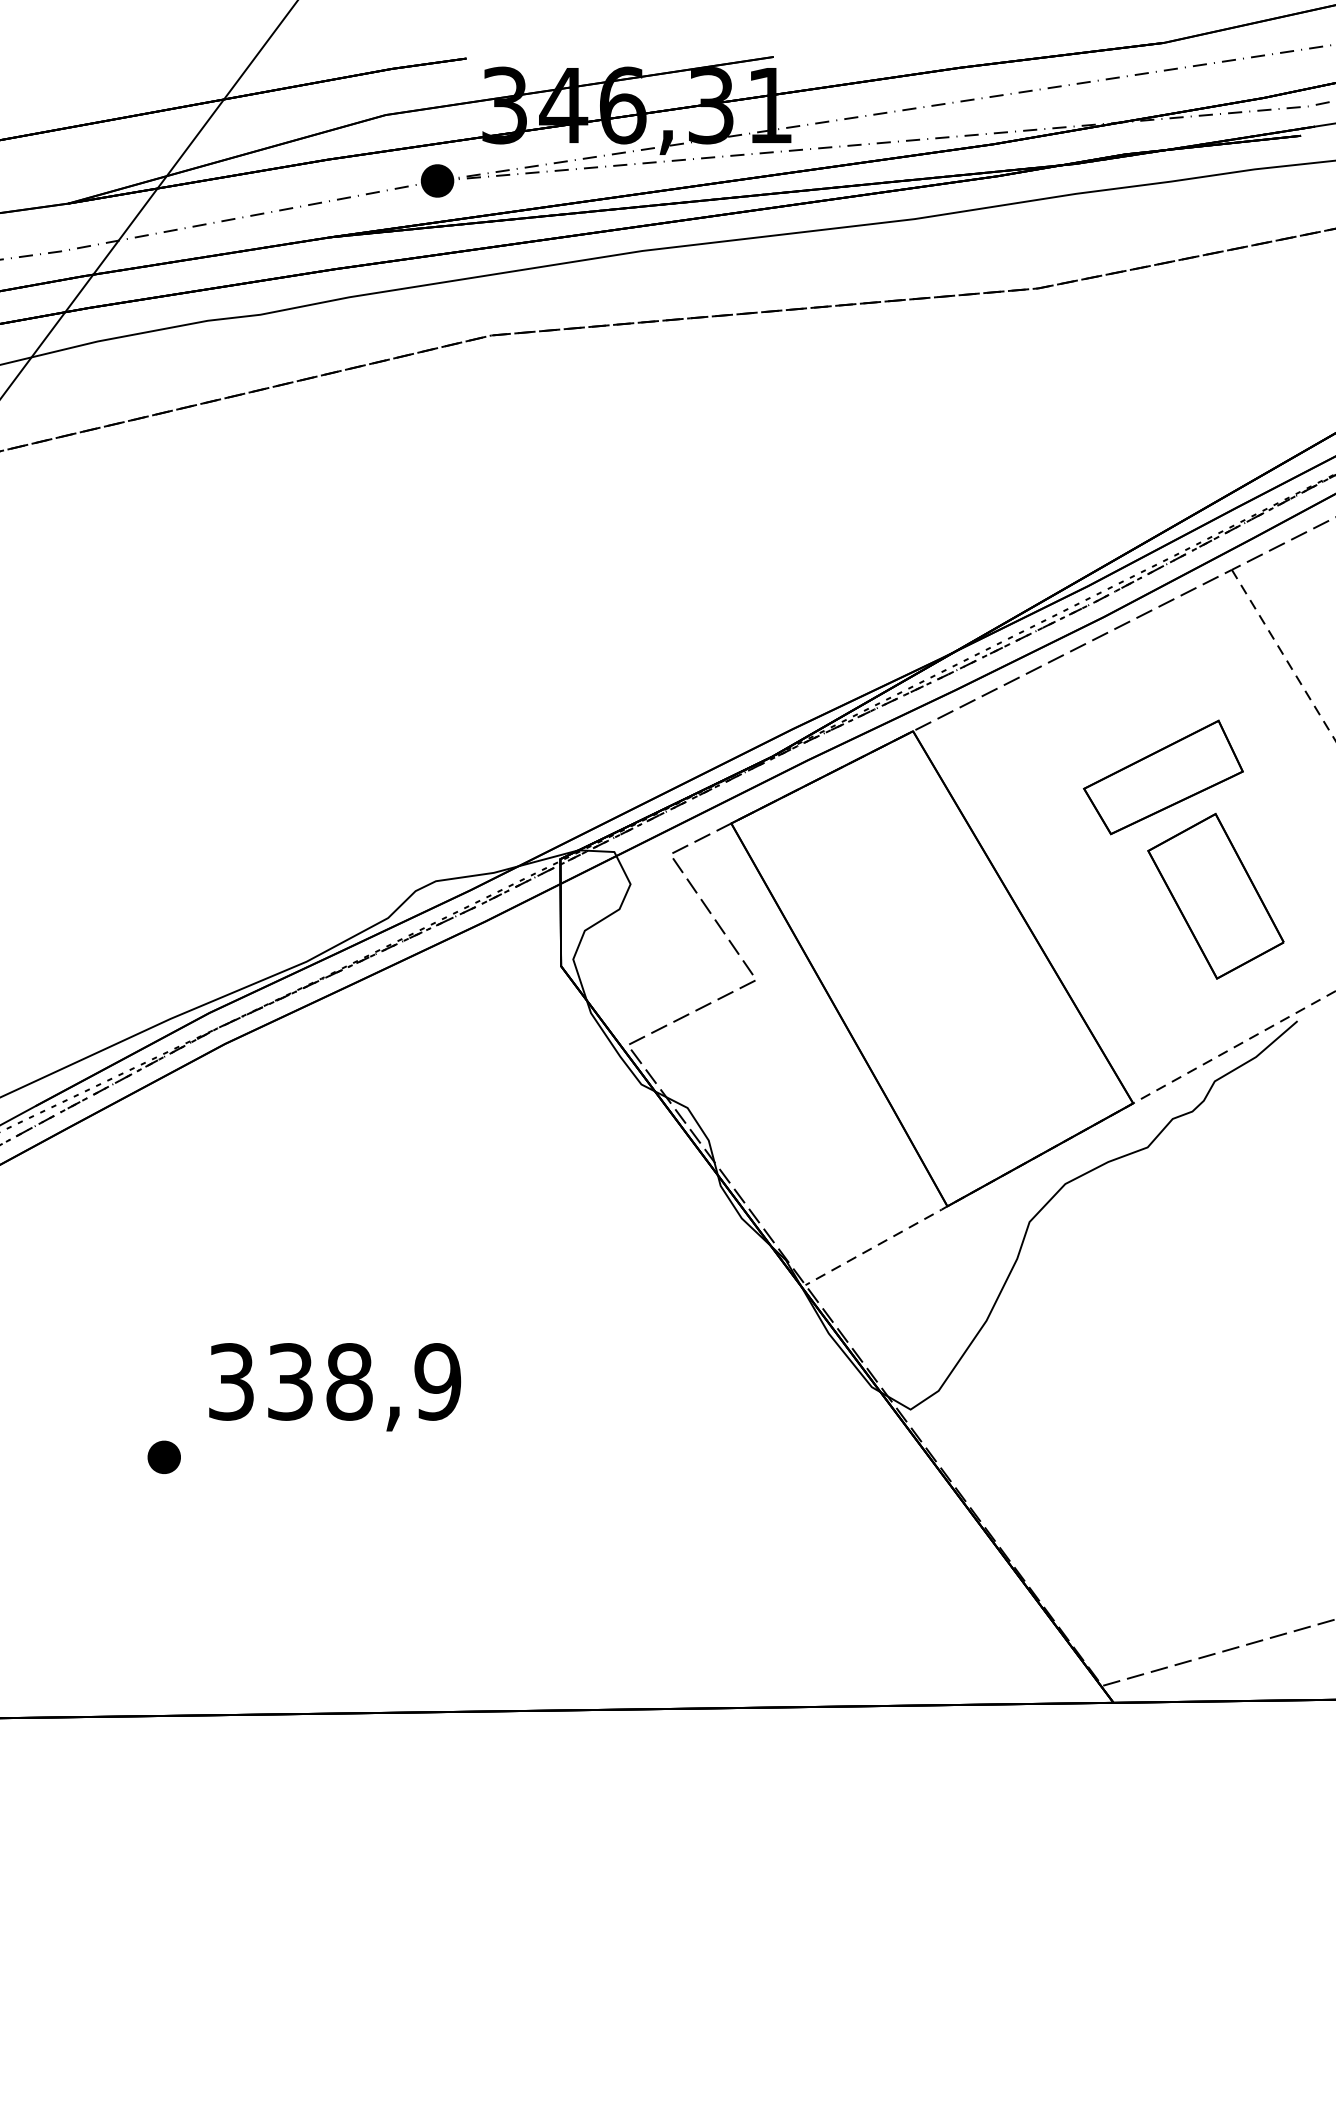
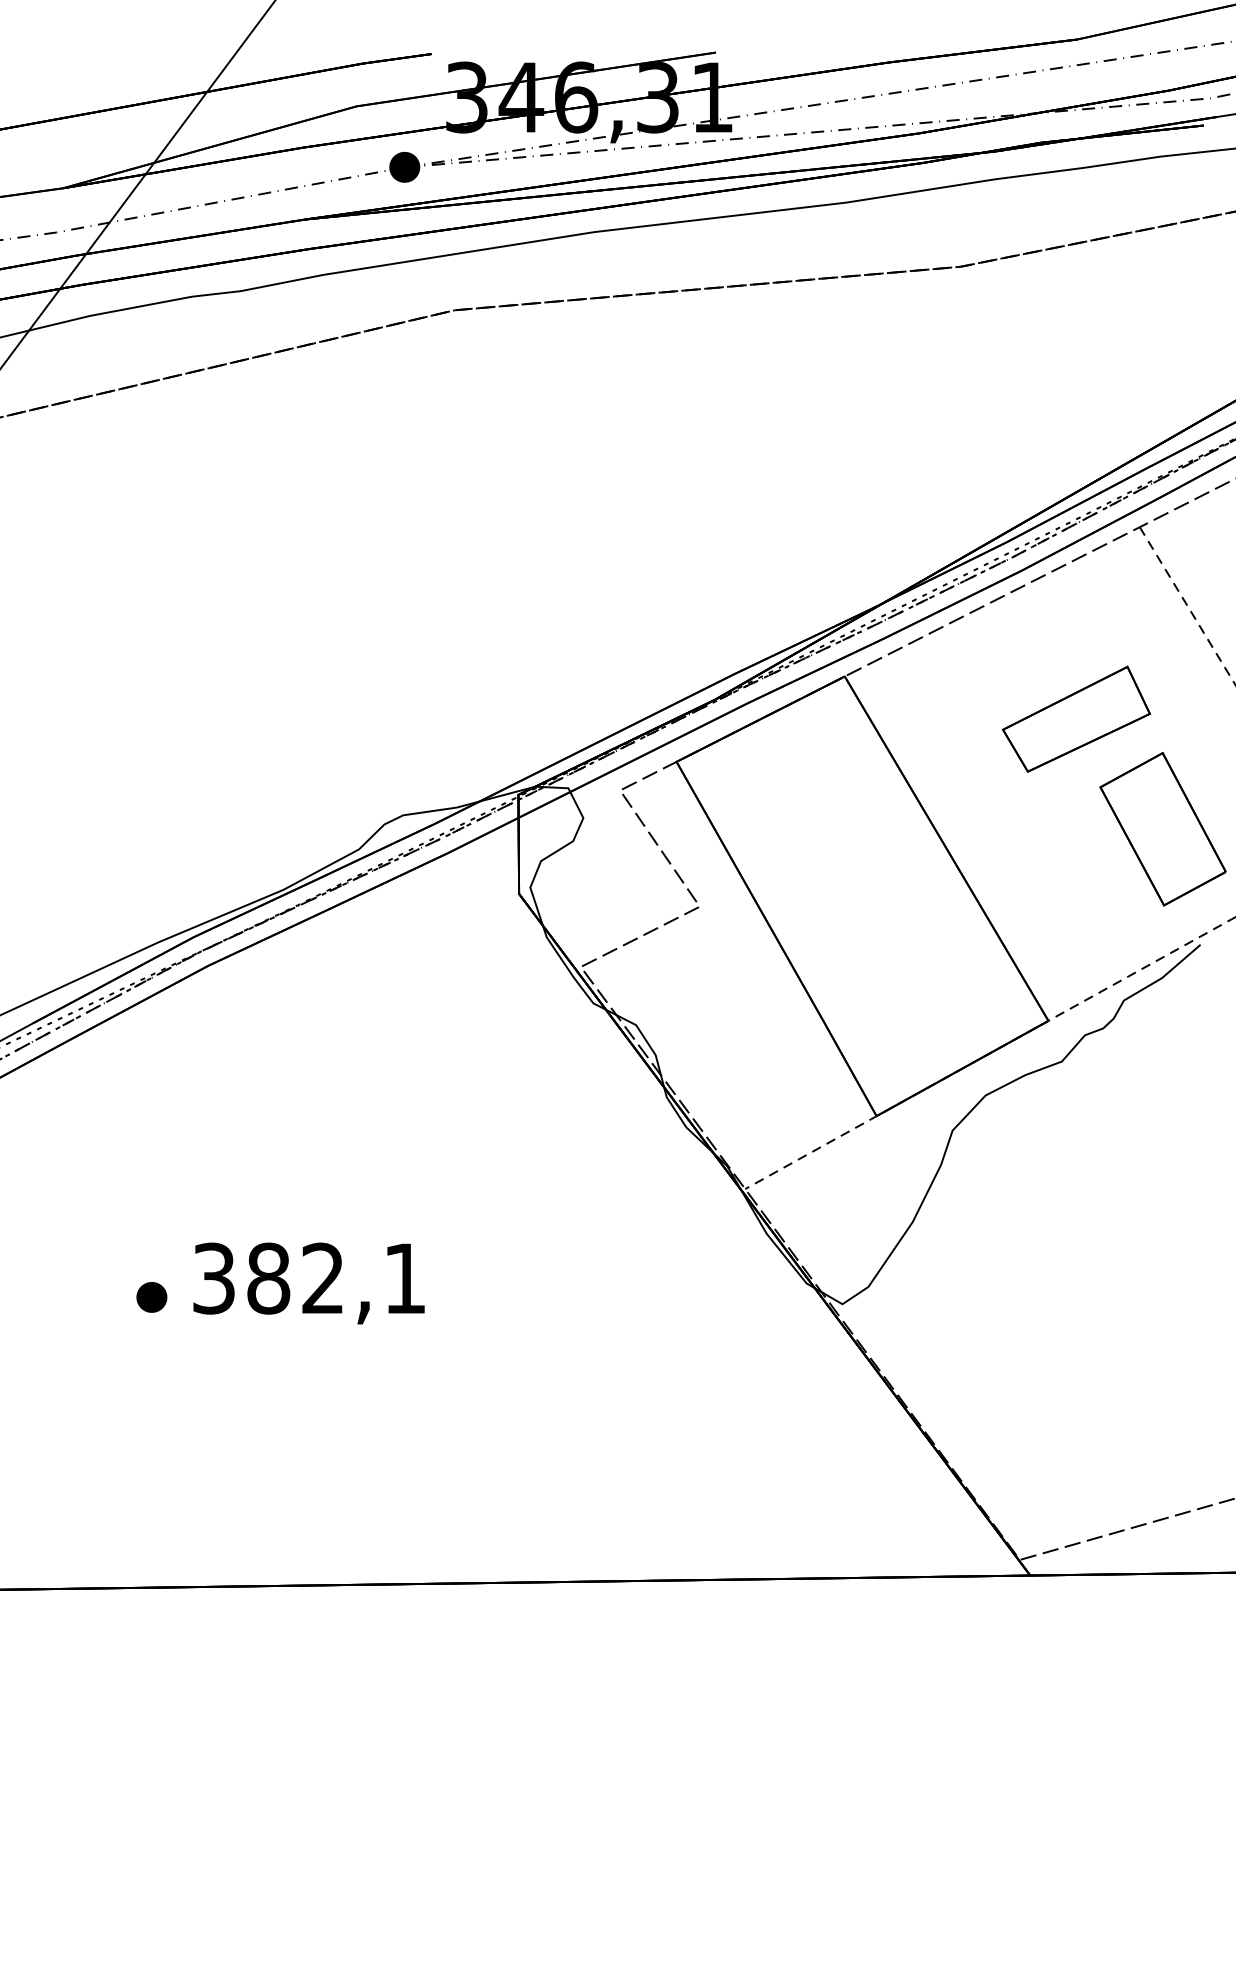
part: (1215, 896) -> (1162, 829), moved
text: (363, 1381) -> (336, 1278), 338,9 -> 382,1
part: (163, 1457) -> (151, 1297), moved

